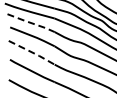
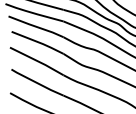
line: (31, 23) -> (36, 27), dashed -> solid
line: (32, 52) -> (37, 61), dashed -> solid

